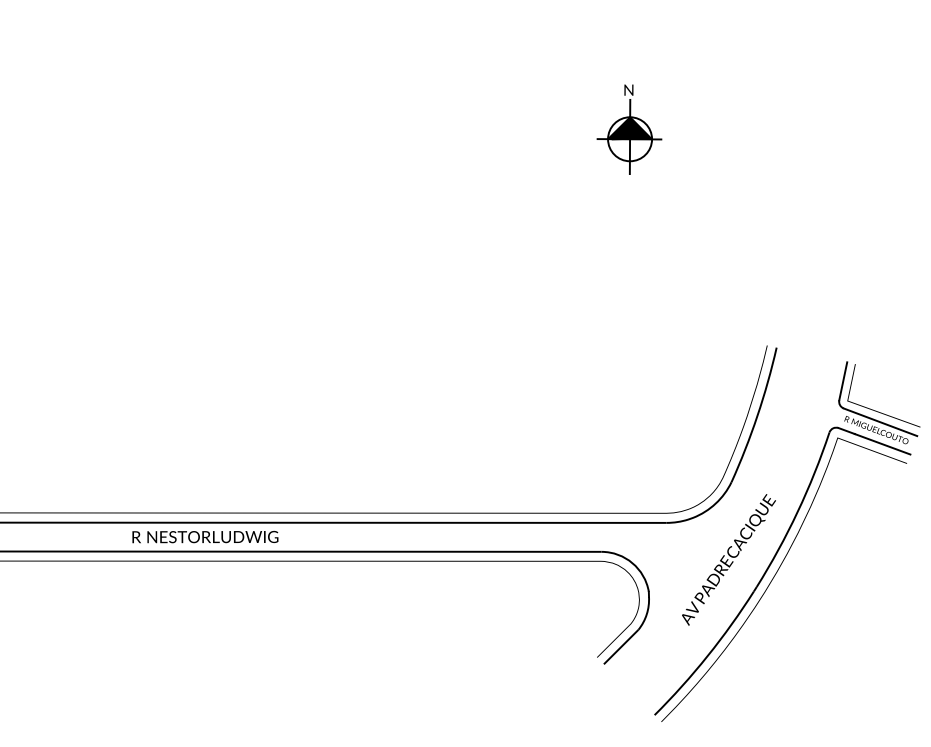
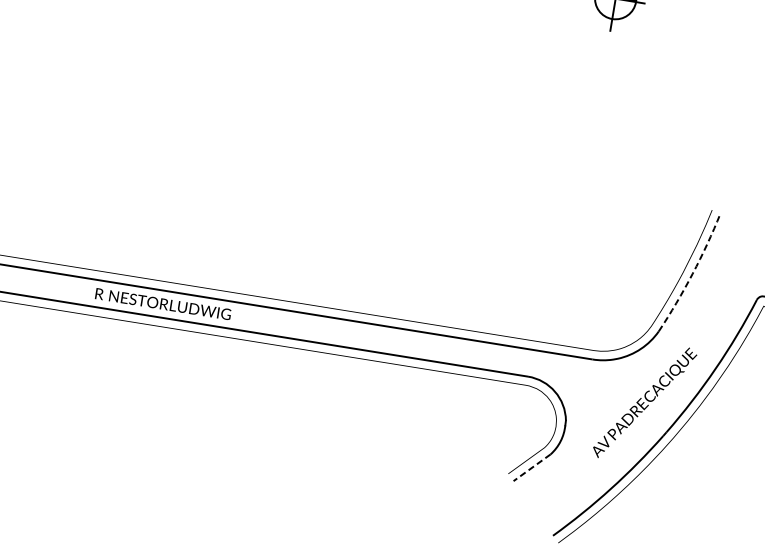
arc: (757, 416) -> (692, 274), solid -> dashed
line: (620, 647) -> (531, 468), solid -> dashed

